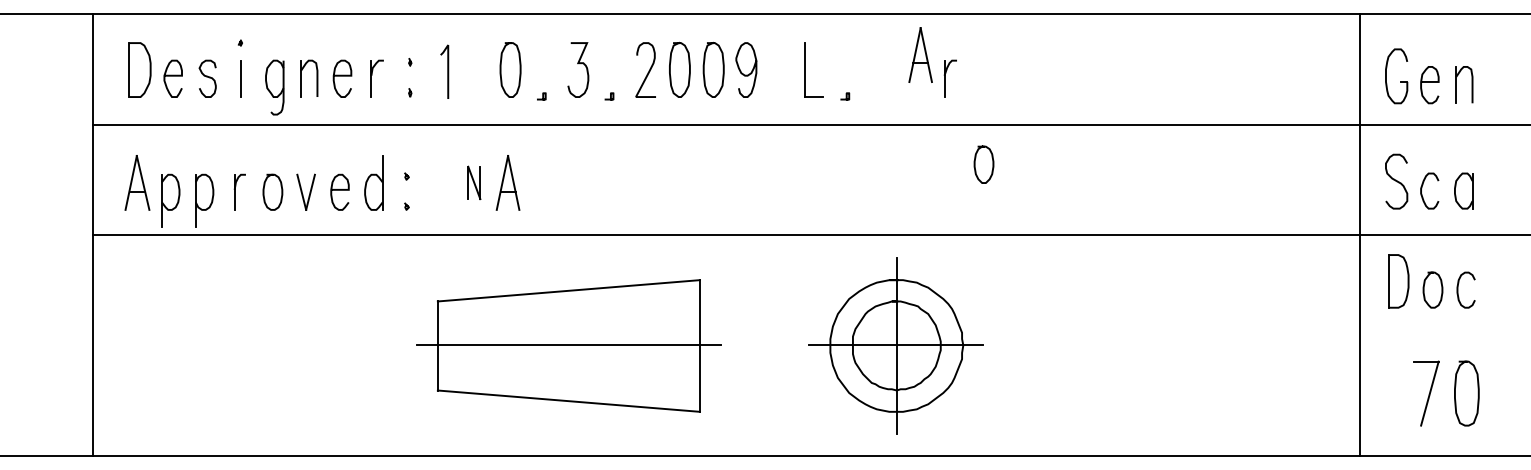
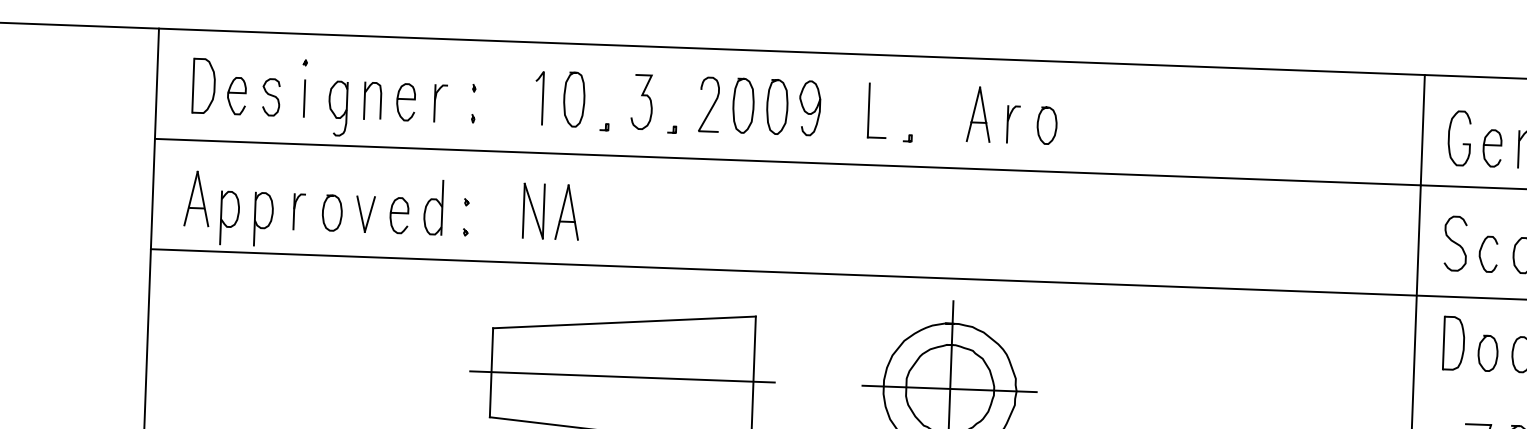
part: (920, 54) -> (978, 113), moved
curve: (447, 71) -> (542, 97), moved
part: (983, 164) -> (1046, 125), moved
part: (474, 182) -> (534, 210), size x1.67

